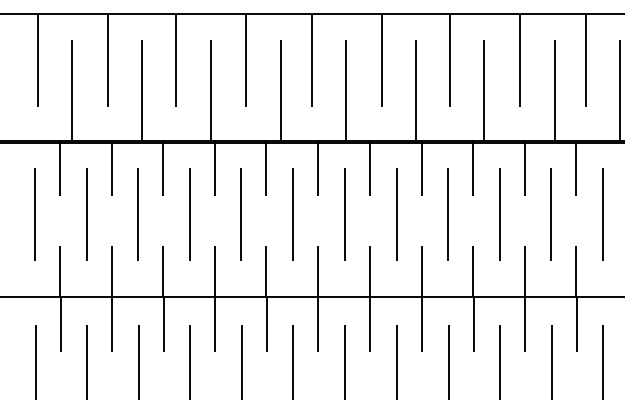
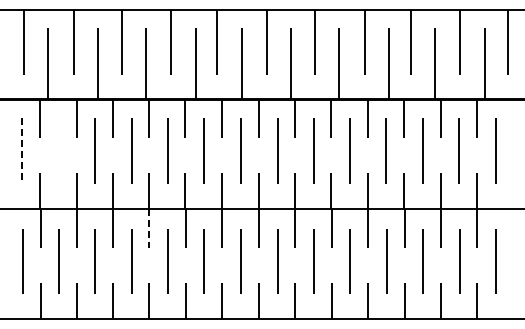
line: (86, 214) -> (58, 150), removed
line: (35, 215) -> (22, 151), solid -> dashed
line: (215, 326) -> (149, 229), solid -> dashed

